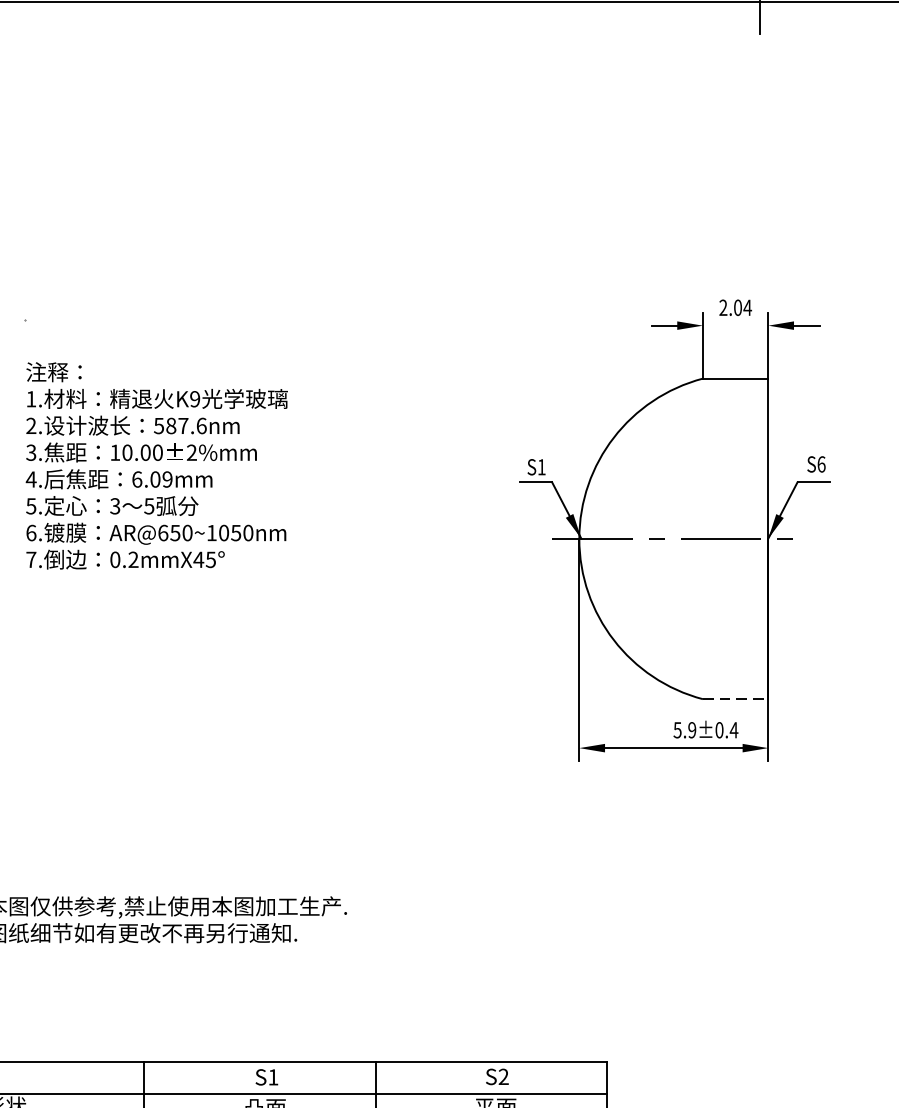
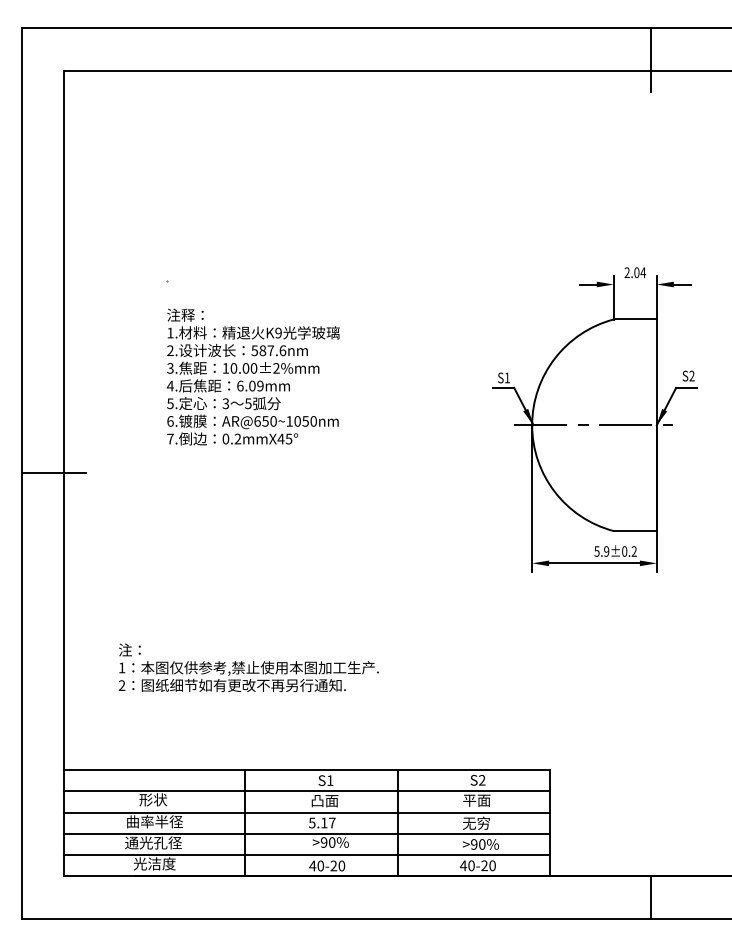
text: (820, 463) -> (691, 375), S6 -> S2
line: (735, 699) -> (635, 531), dashed -> solid
text: (734, 730) -> (634, 551), 5.9±0.4 -> 5.9±0.2

